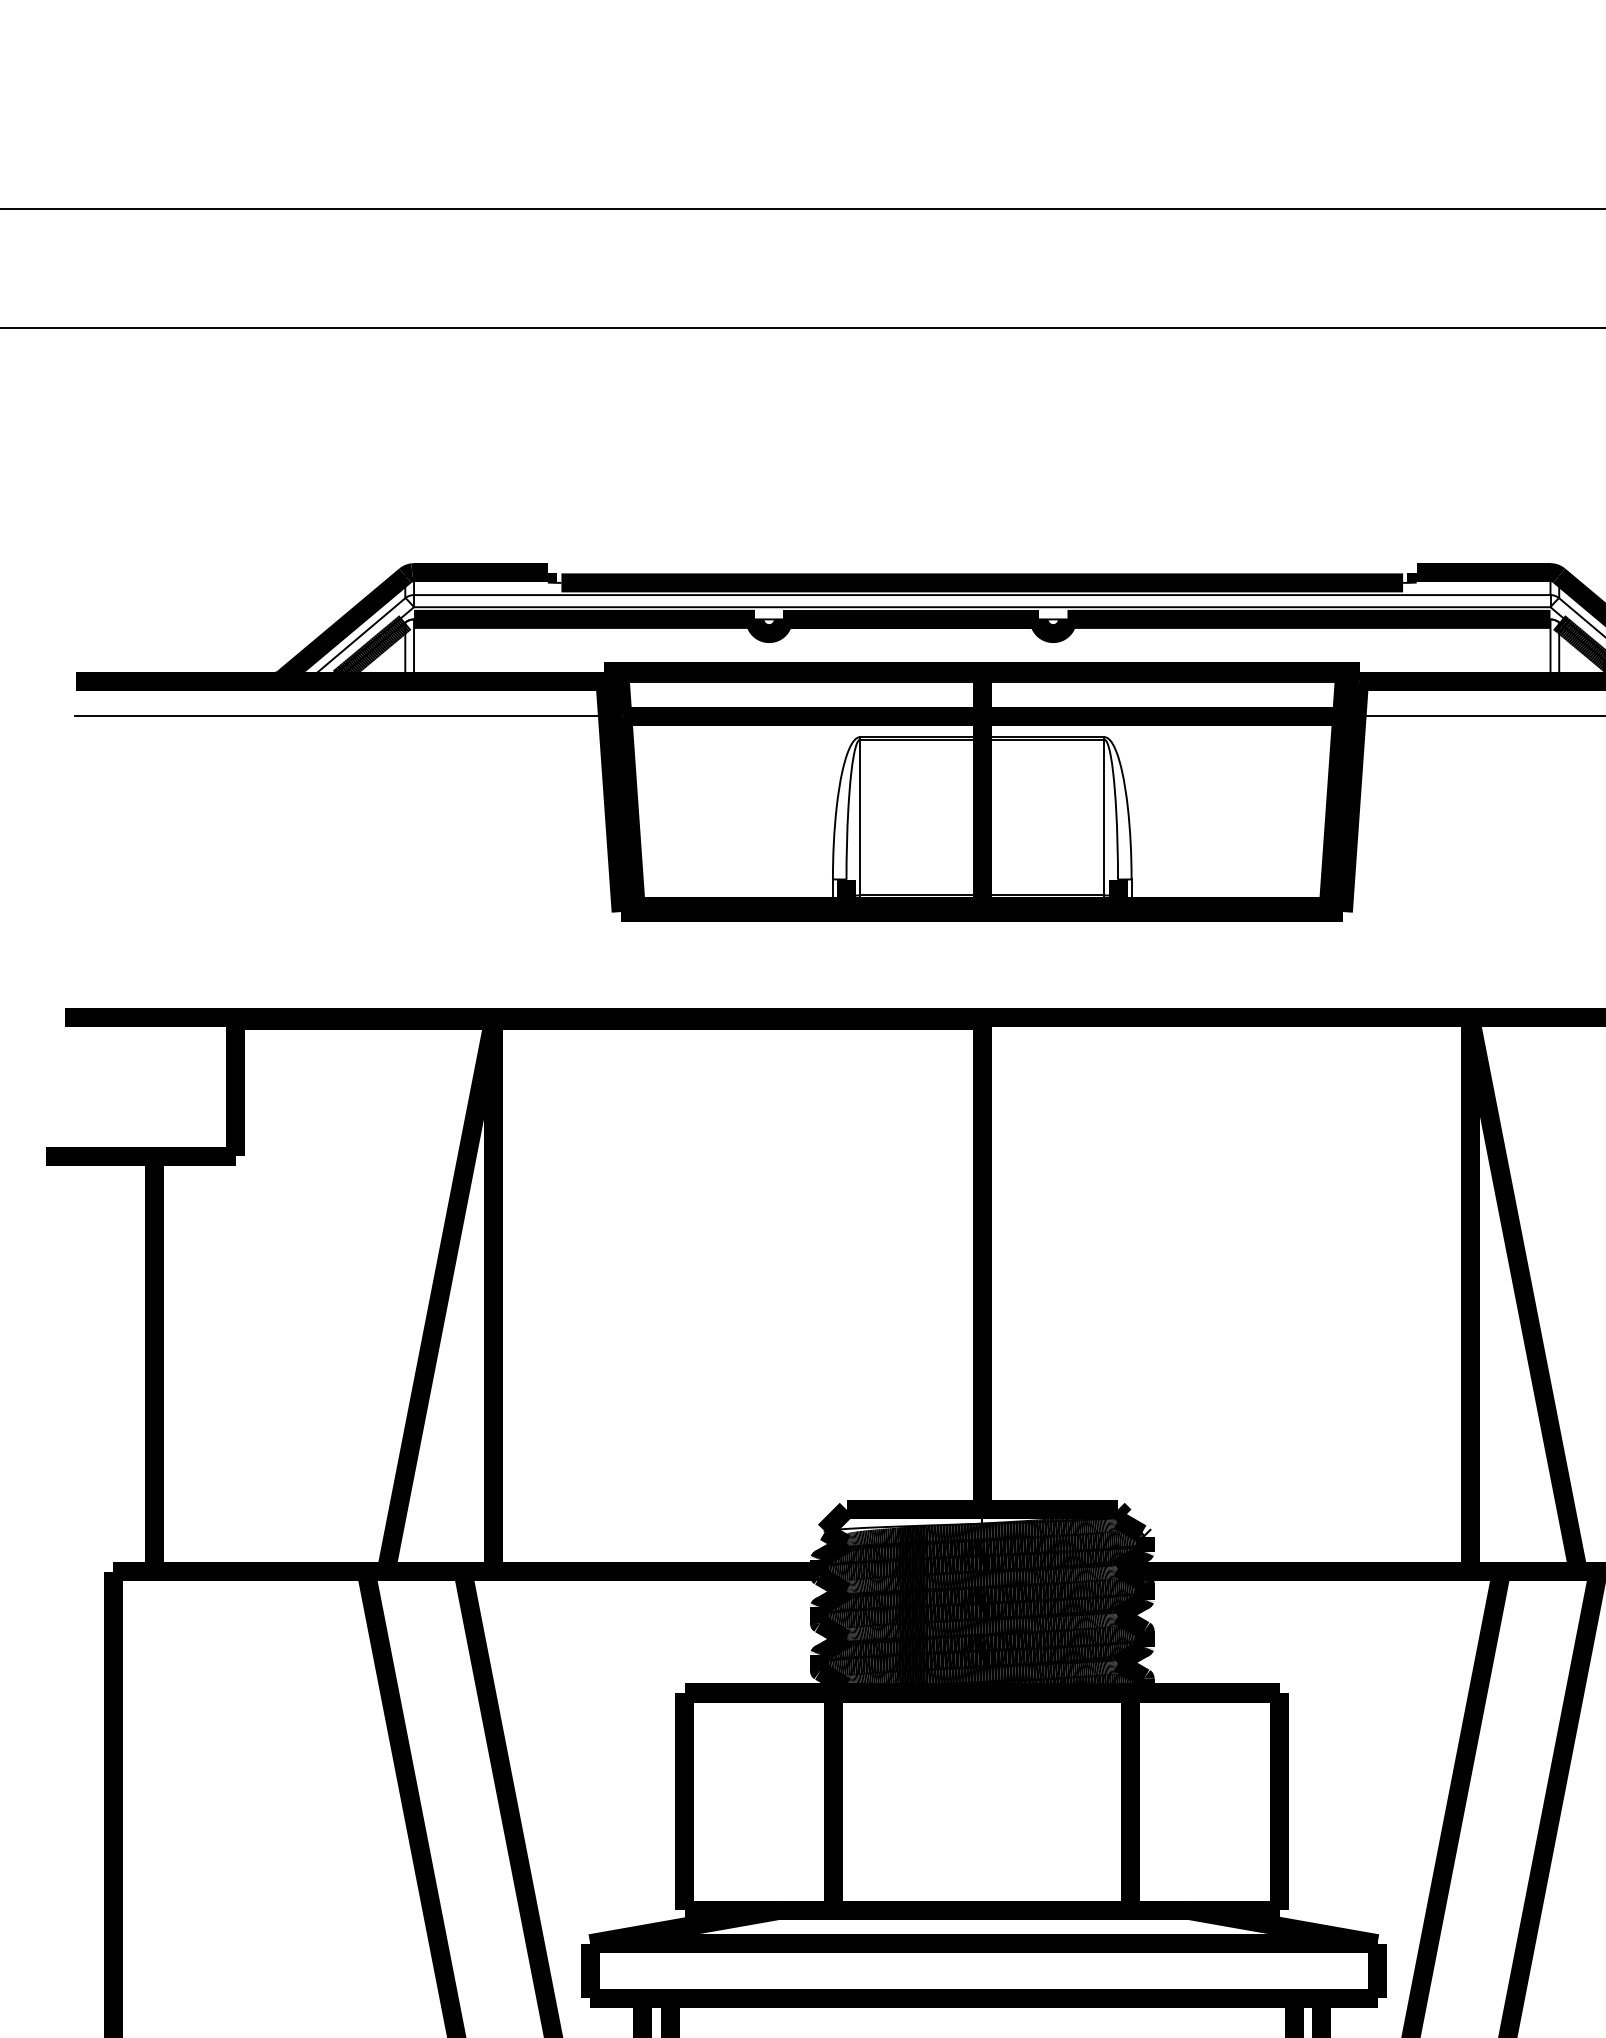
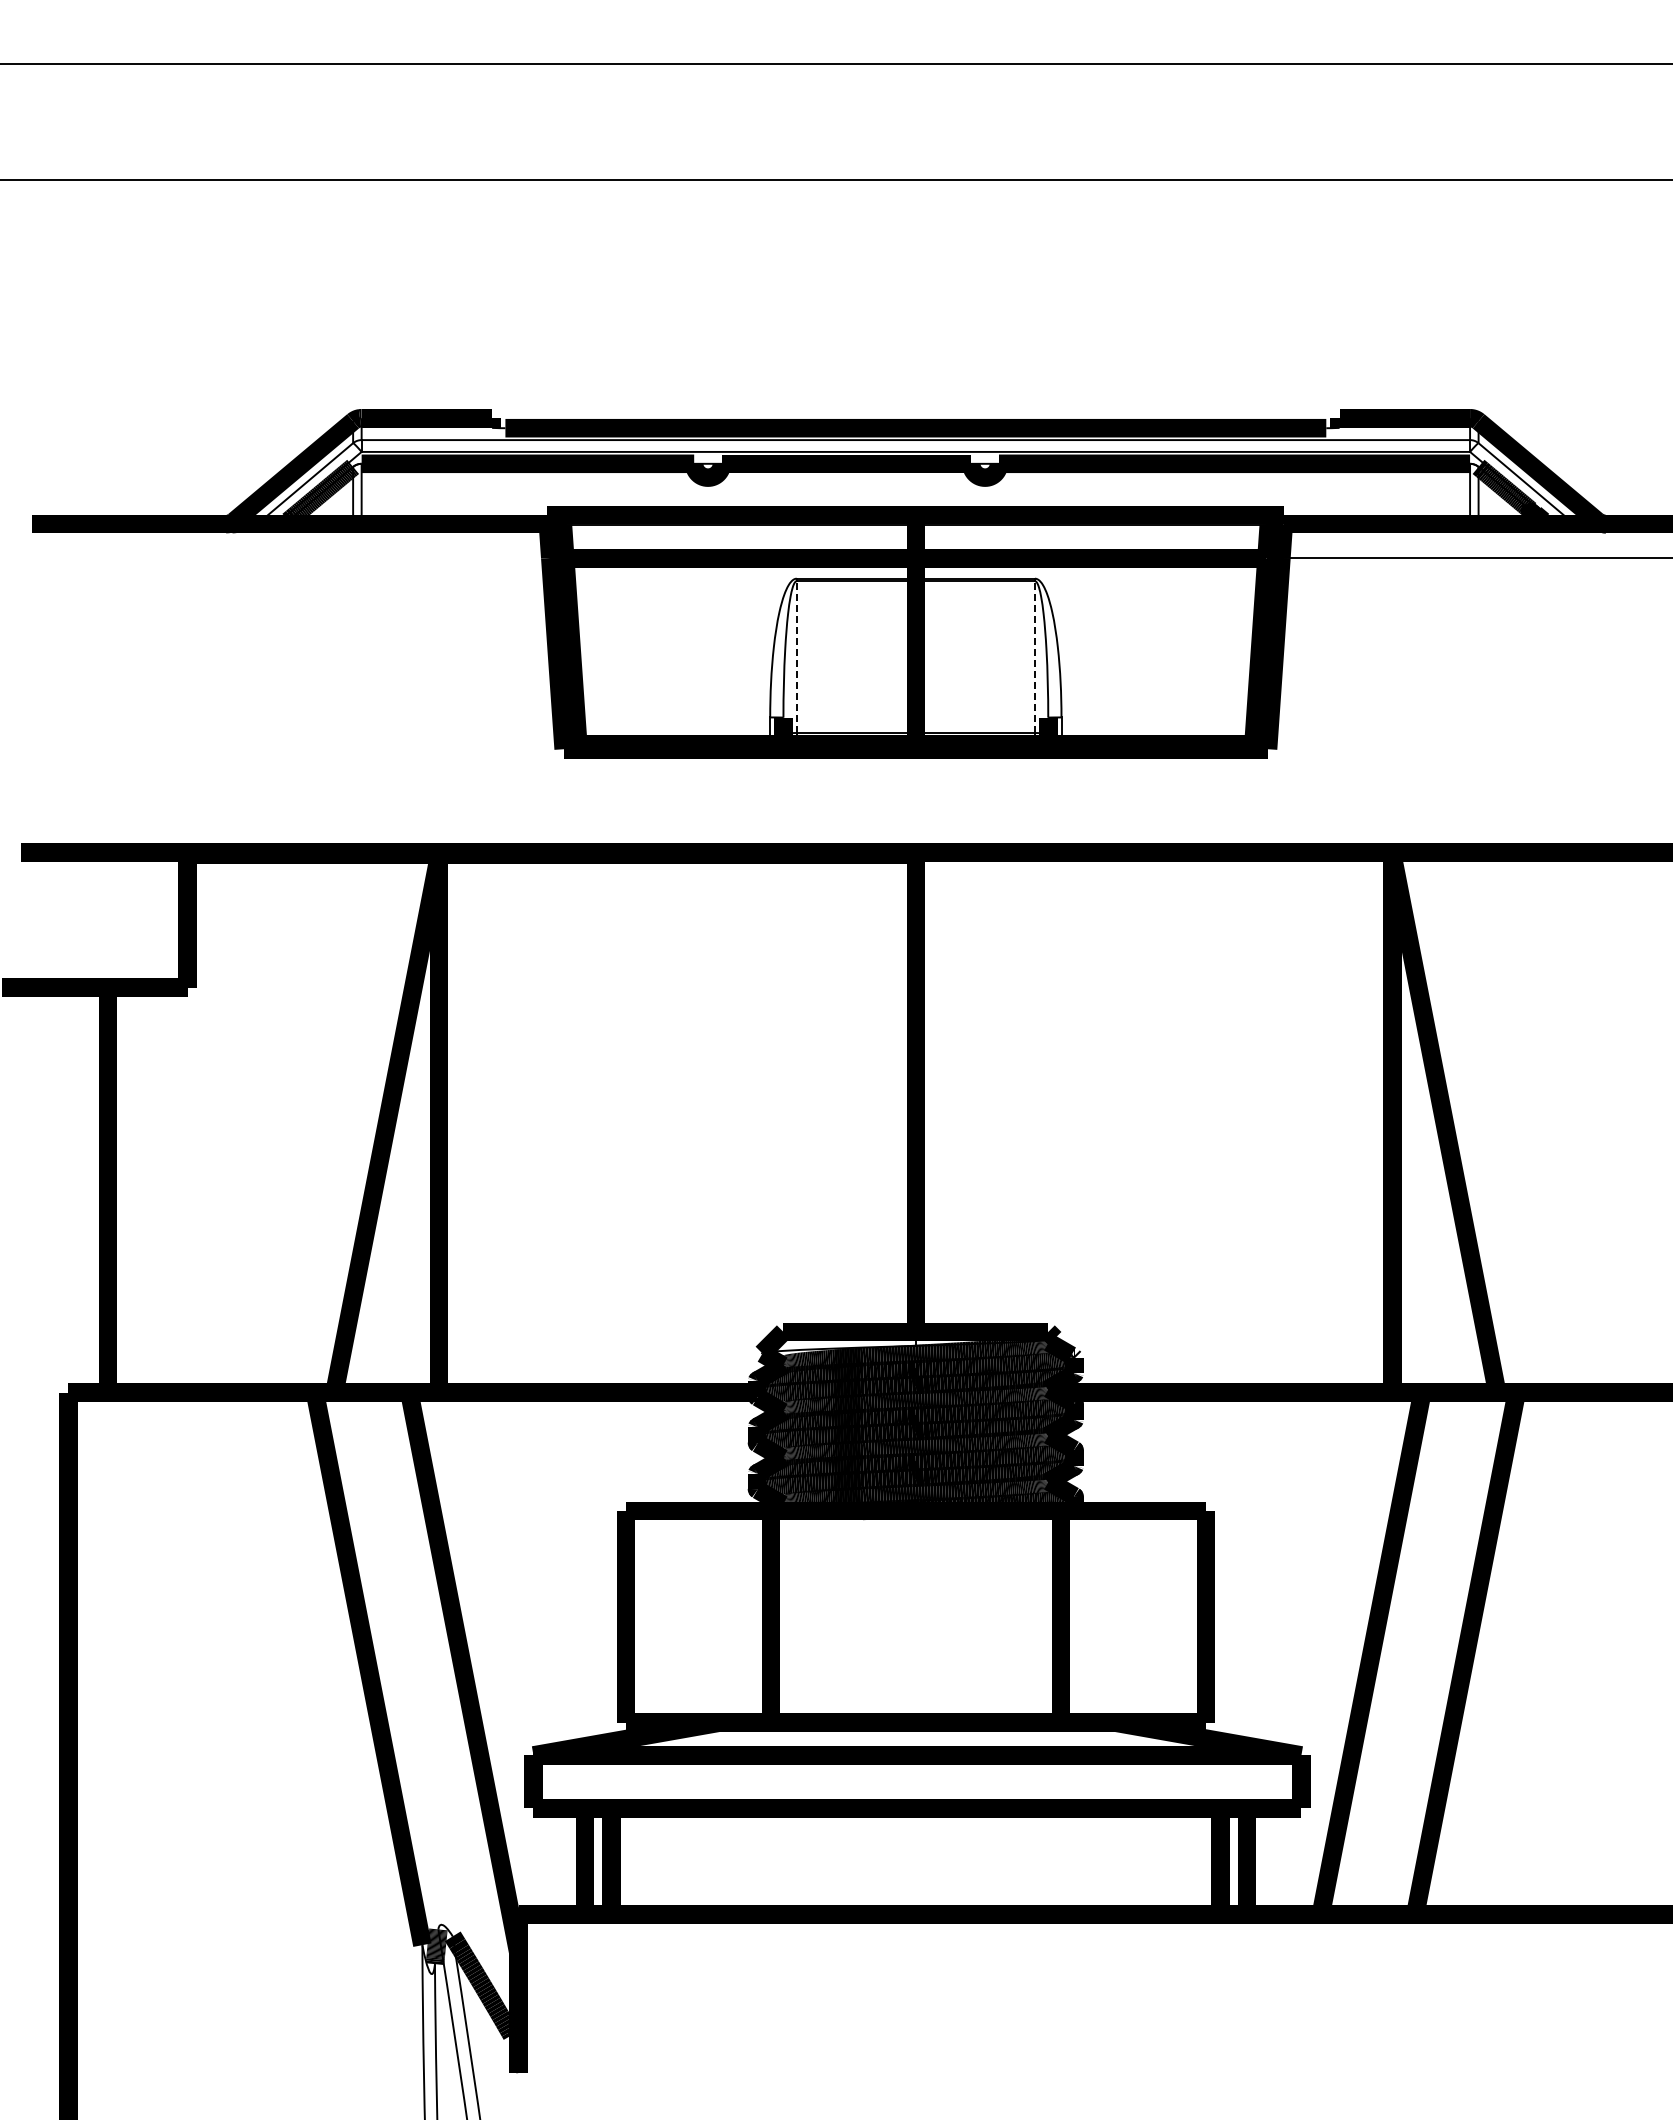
line: (341, 715) -> (290, 557), removed
line: (859, 817) -> (796, 657), solid -> dashed
line: (1104, 817) -> (1035, 657), solid -> dashed

